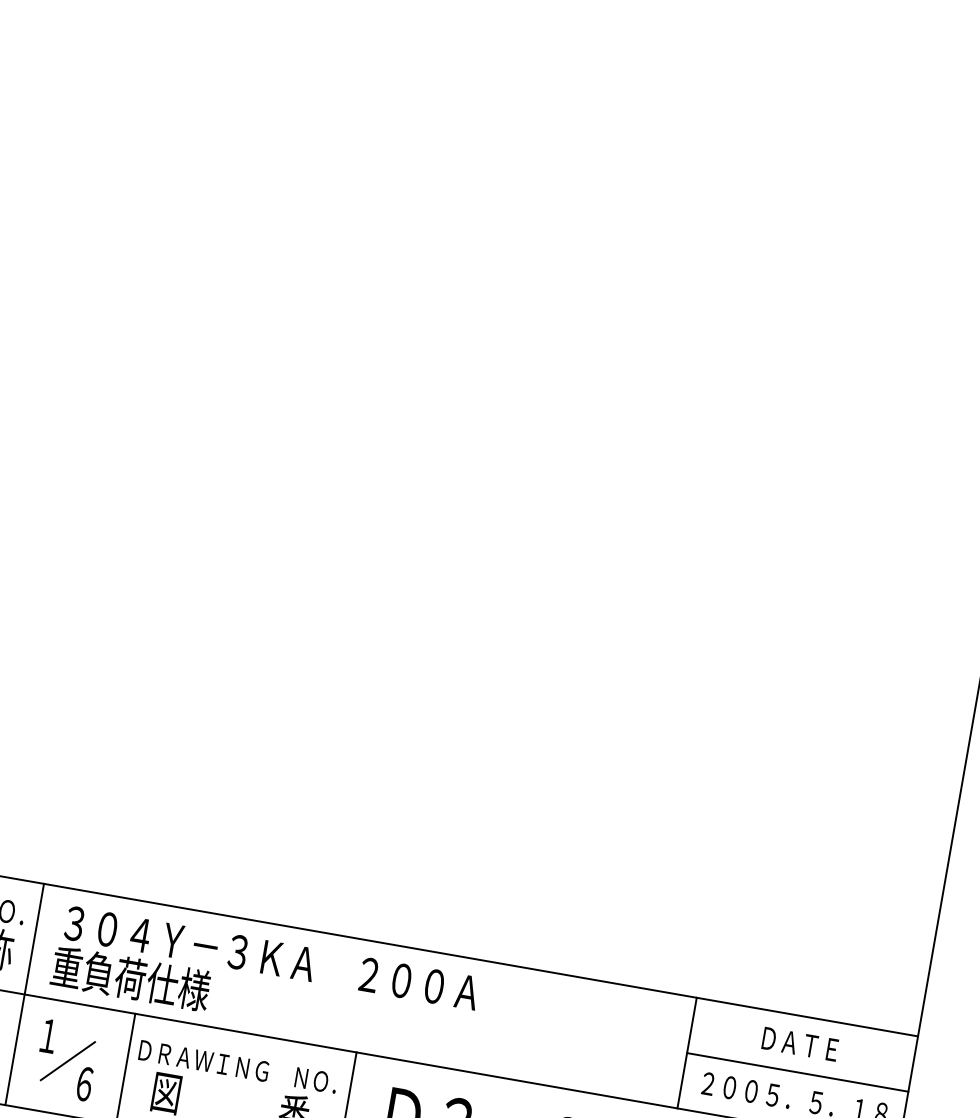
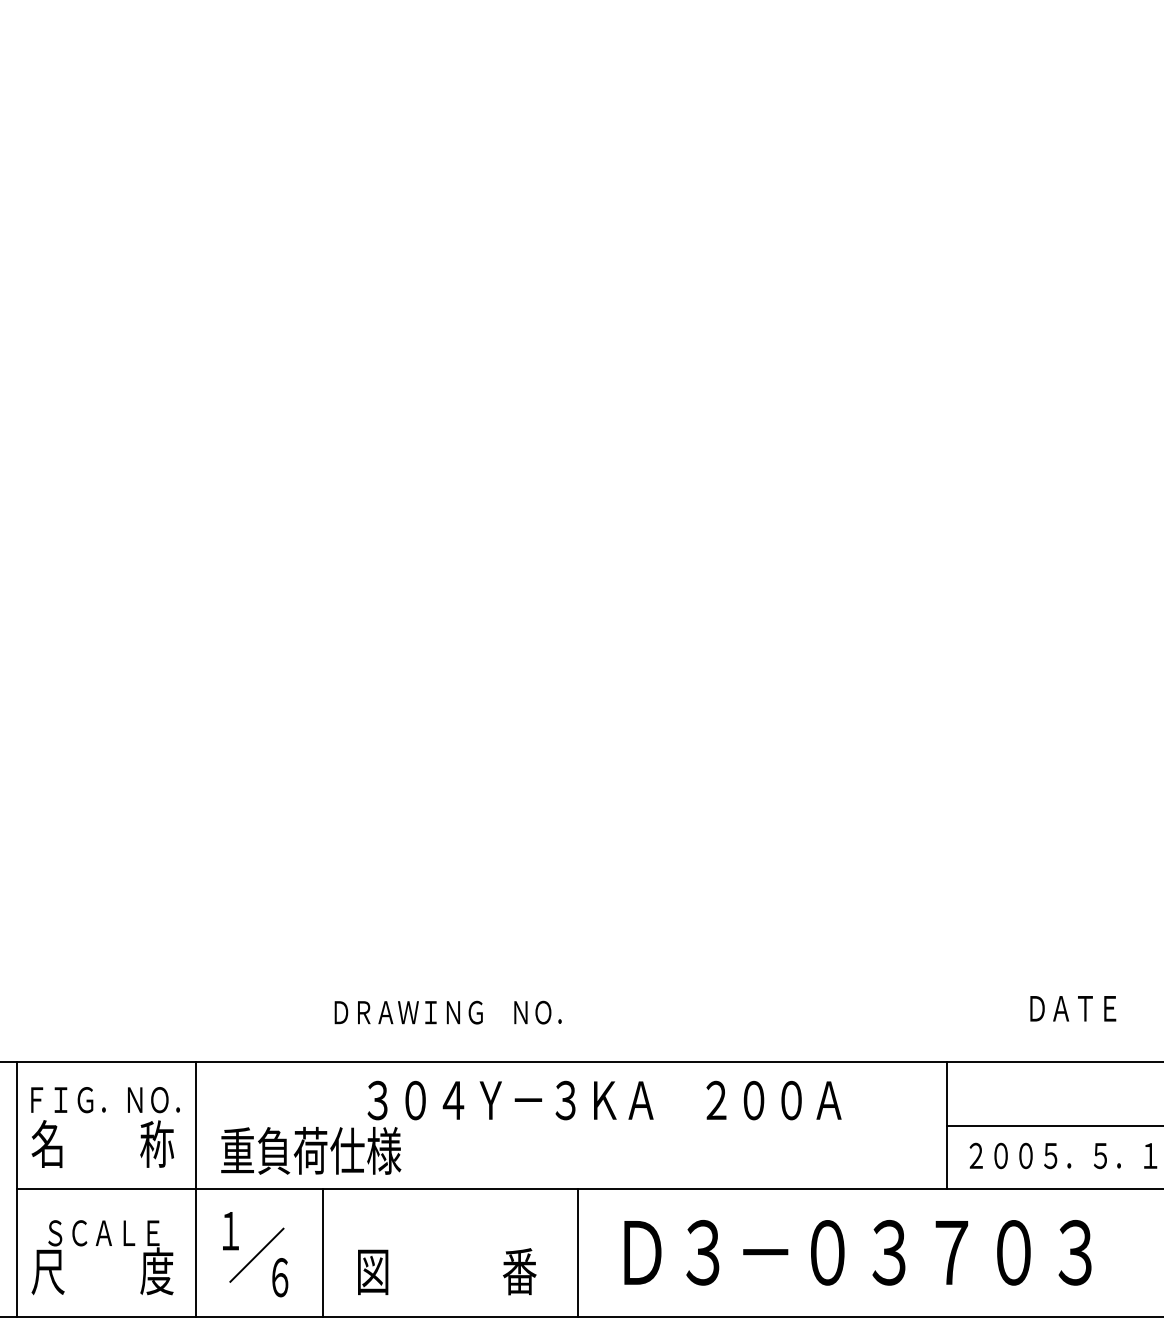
text: (271, 958) -> (604, 1100), moved
text: (800, 1044) -> (1073, 1008), moved
text: (237, 1066) -> (447, 1012), moved

